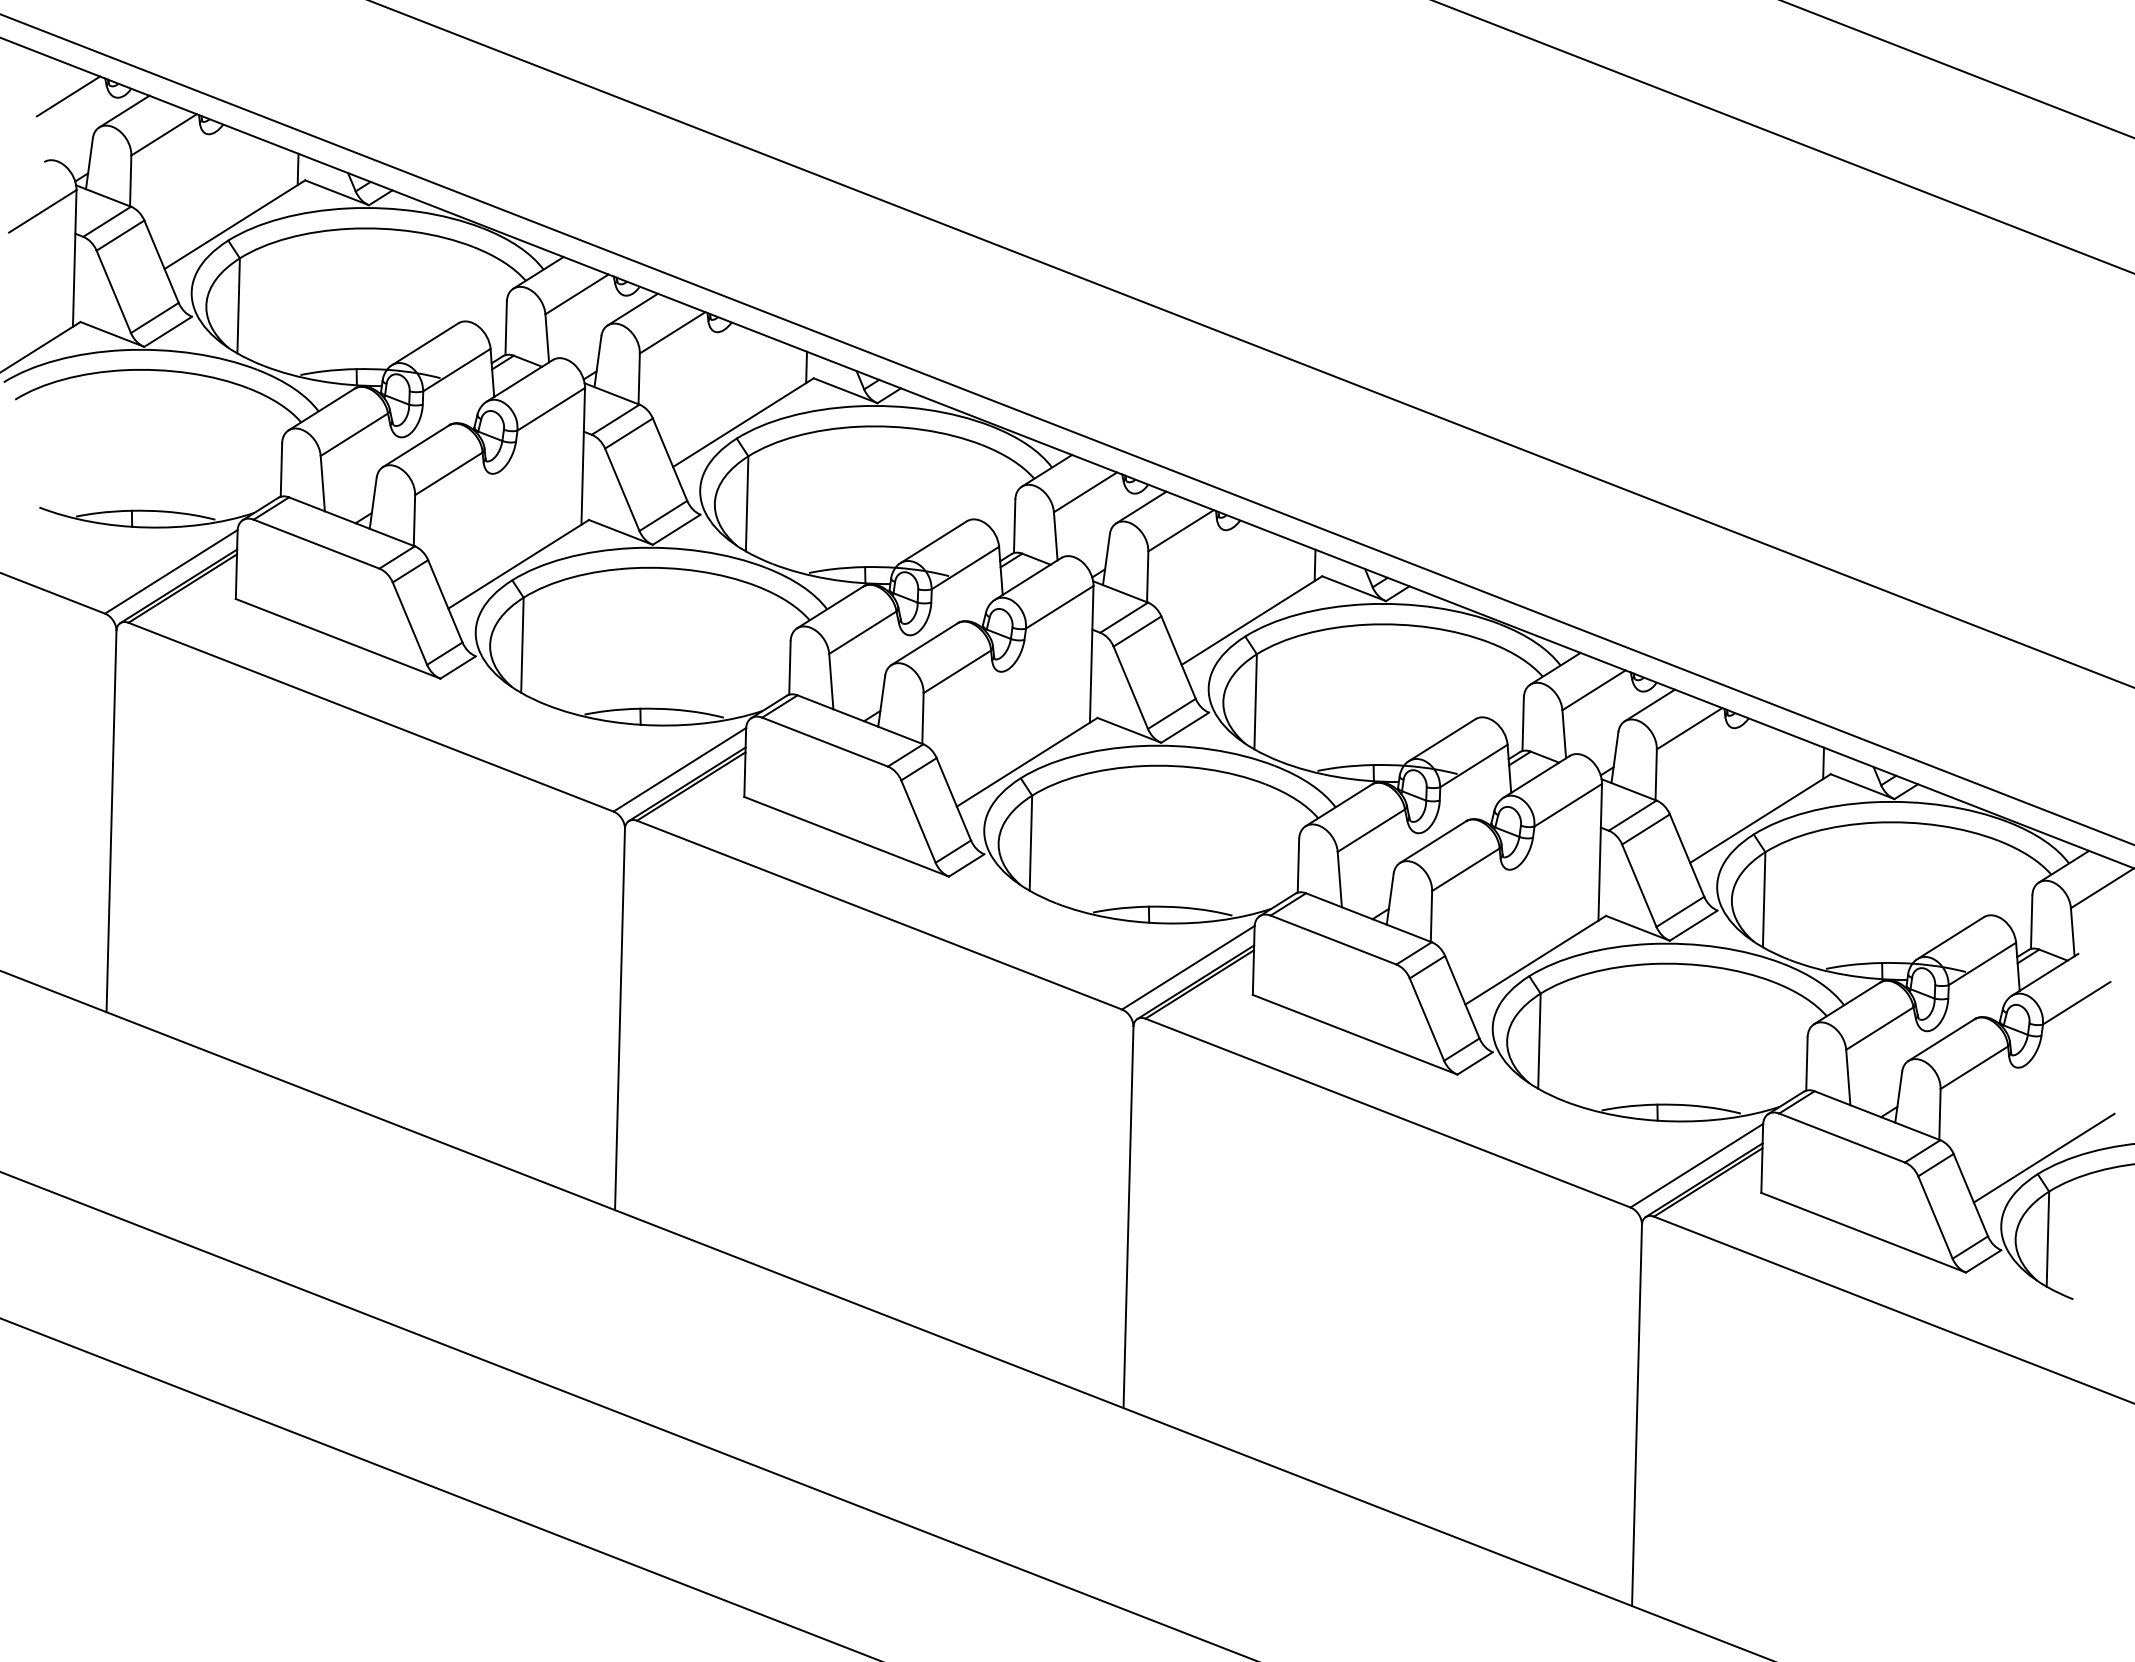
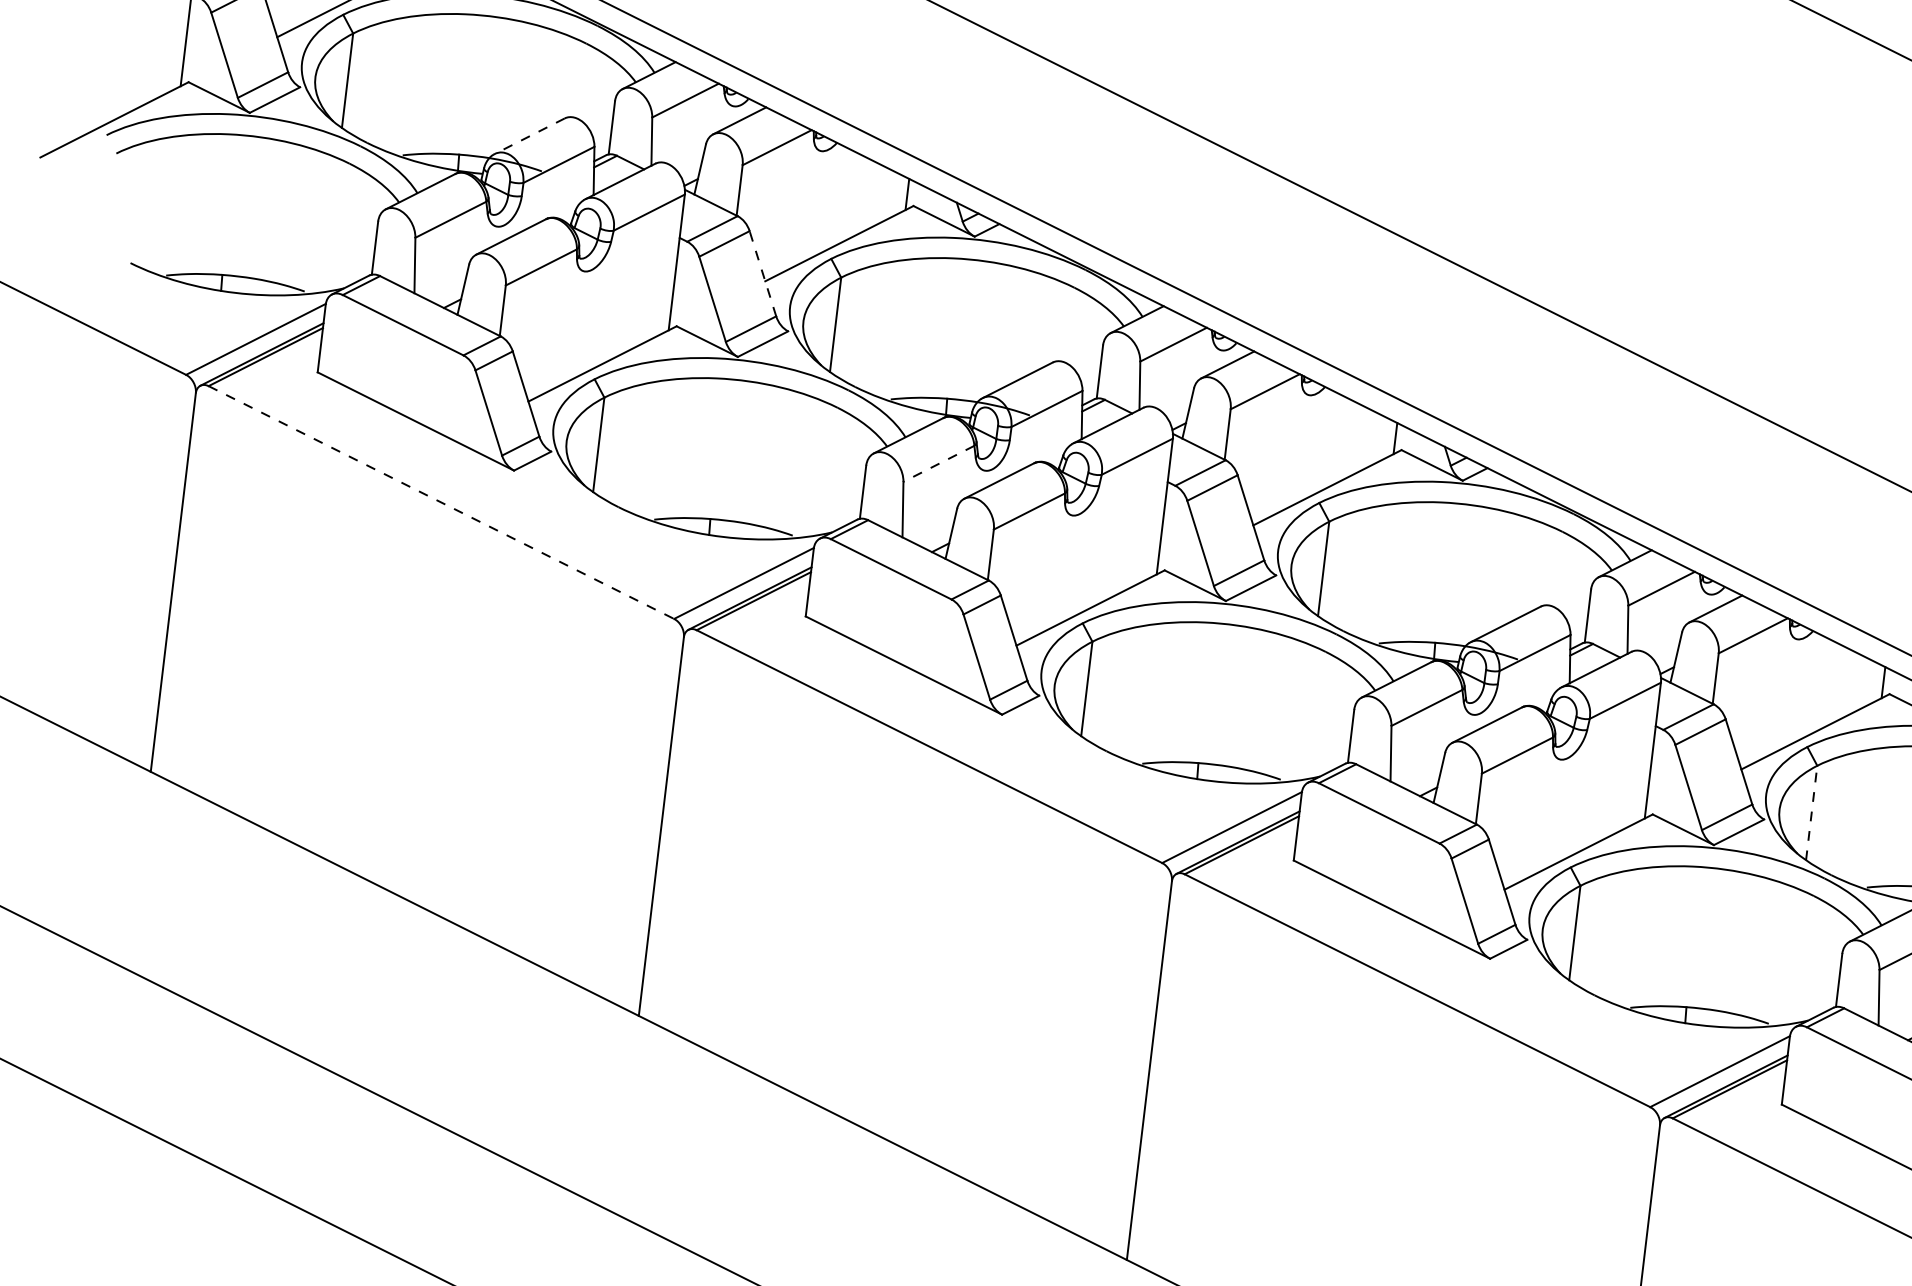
line: (424, 344) -> (529, 136), solid -> dashed
line: (670, 459) -> (763, 273), solid -> dashed
line: (862, 632) -> (938, 463), solid -> dashed
line: (371, 717) -> (441, 502), solid -> dashed
line: (1764, 899) -> (1812, 812), solid -> dashed

